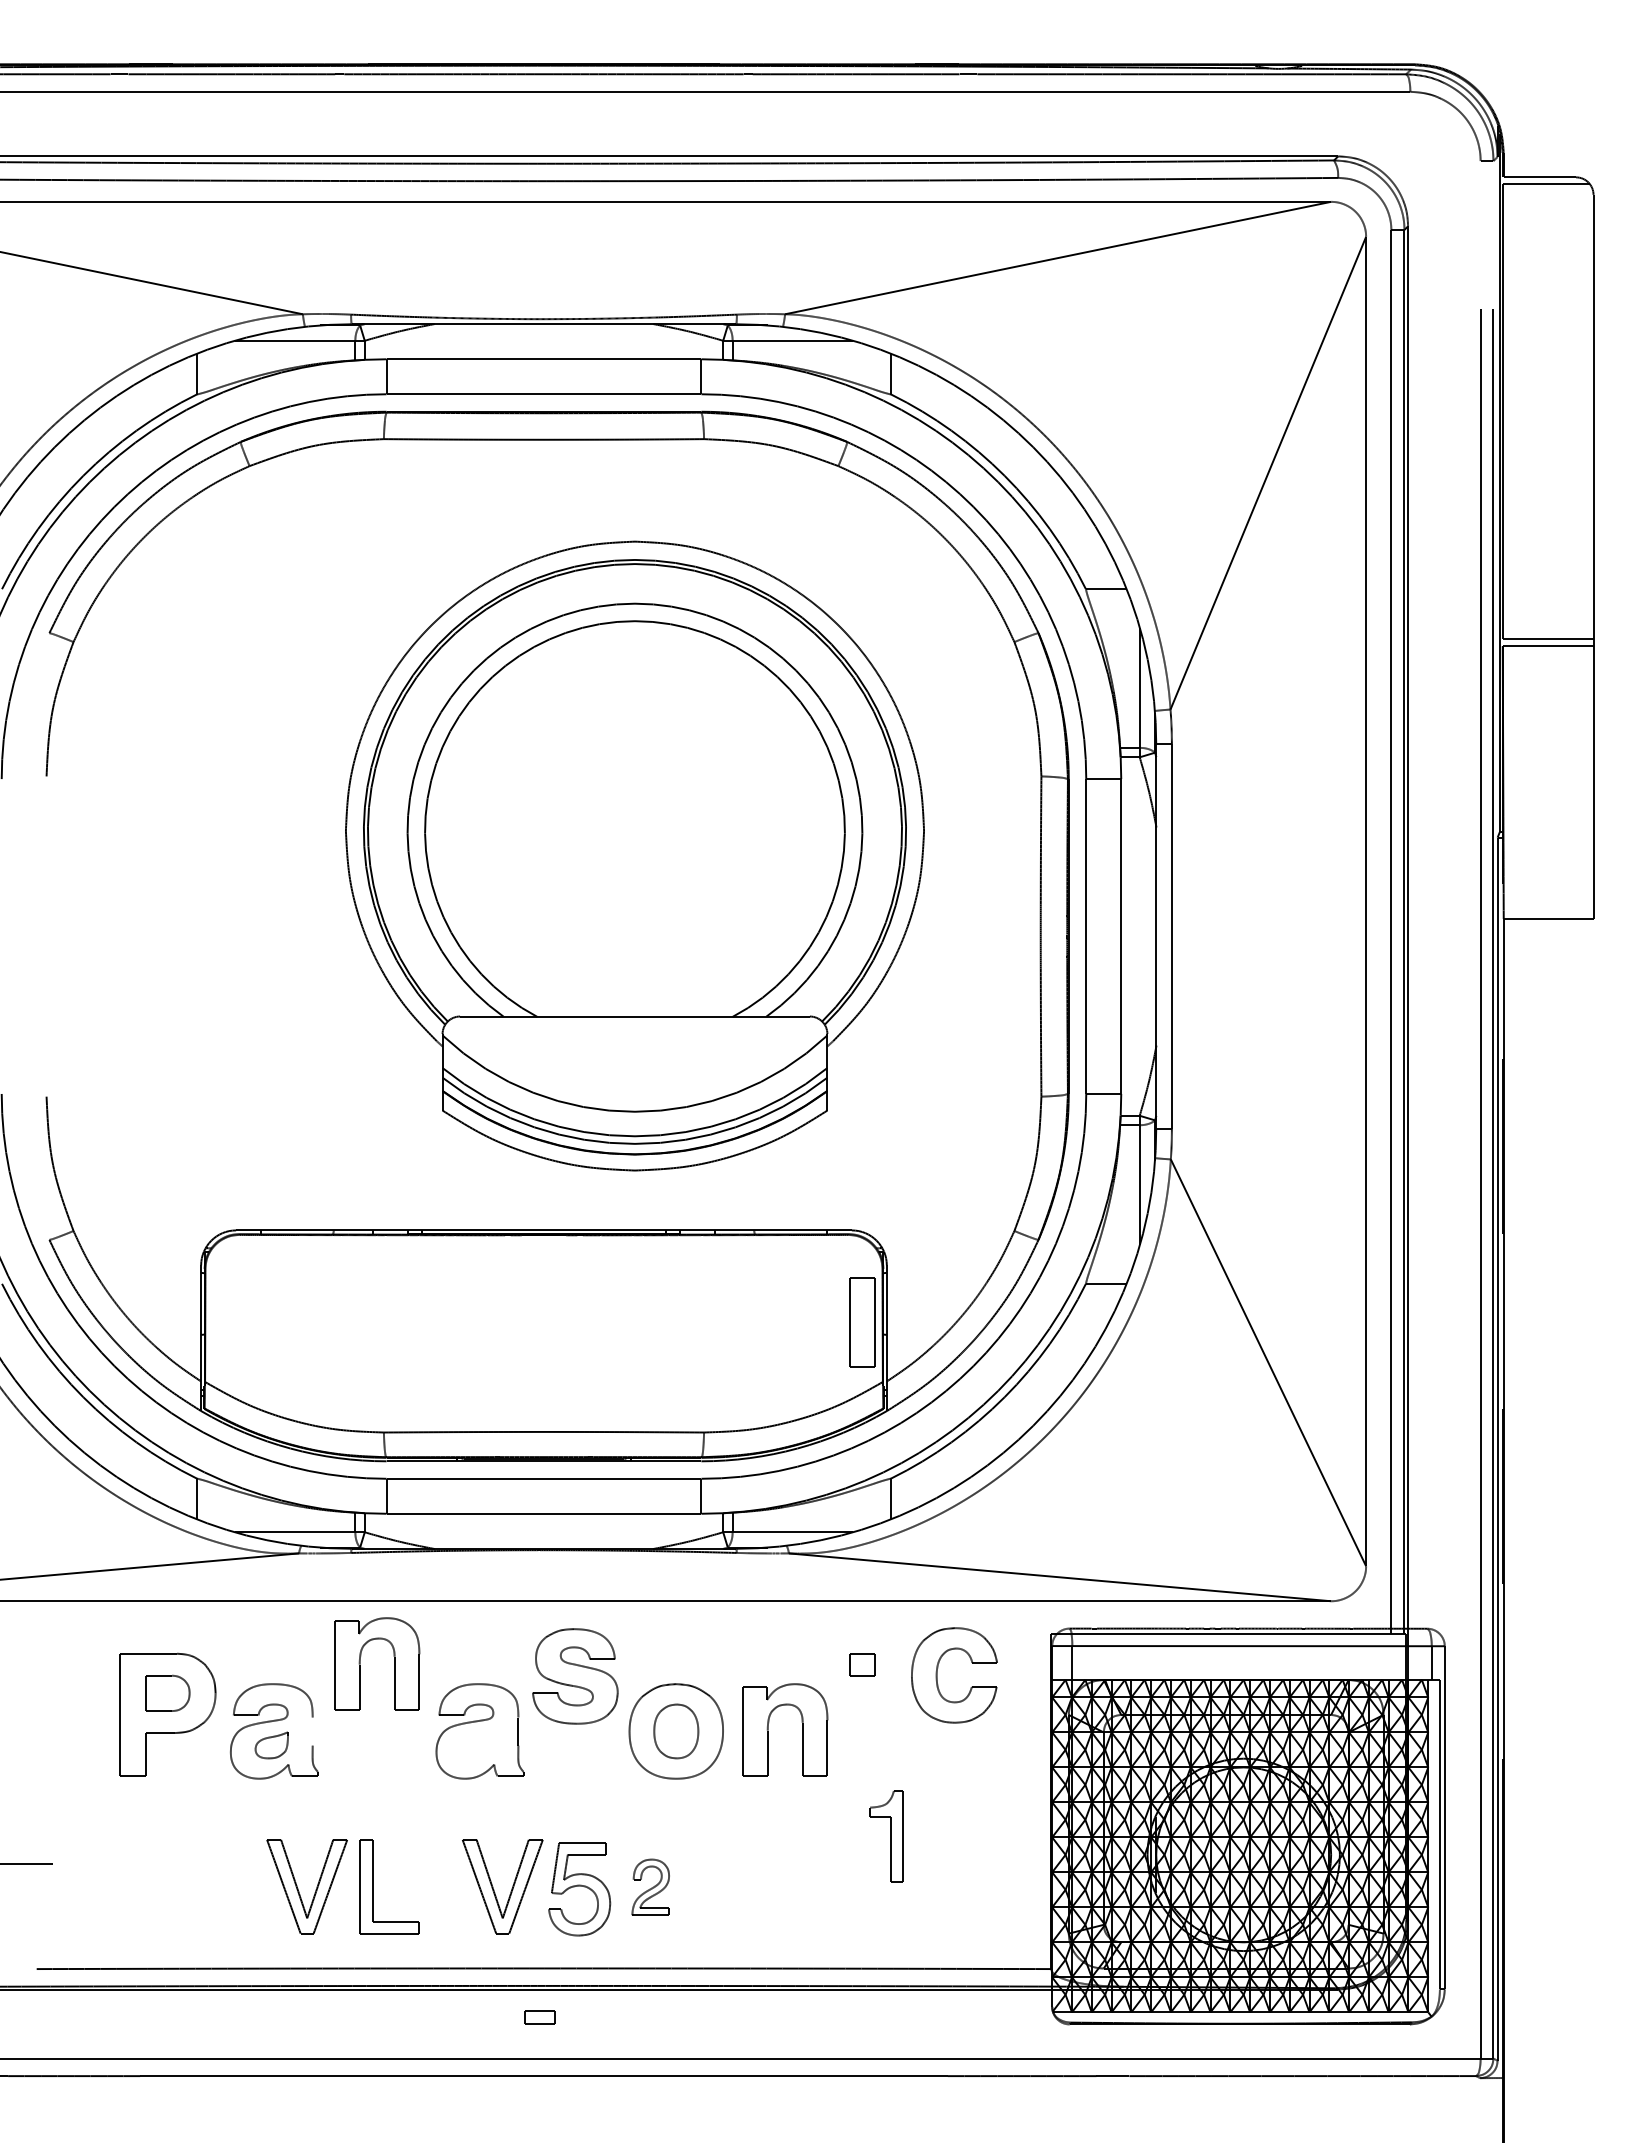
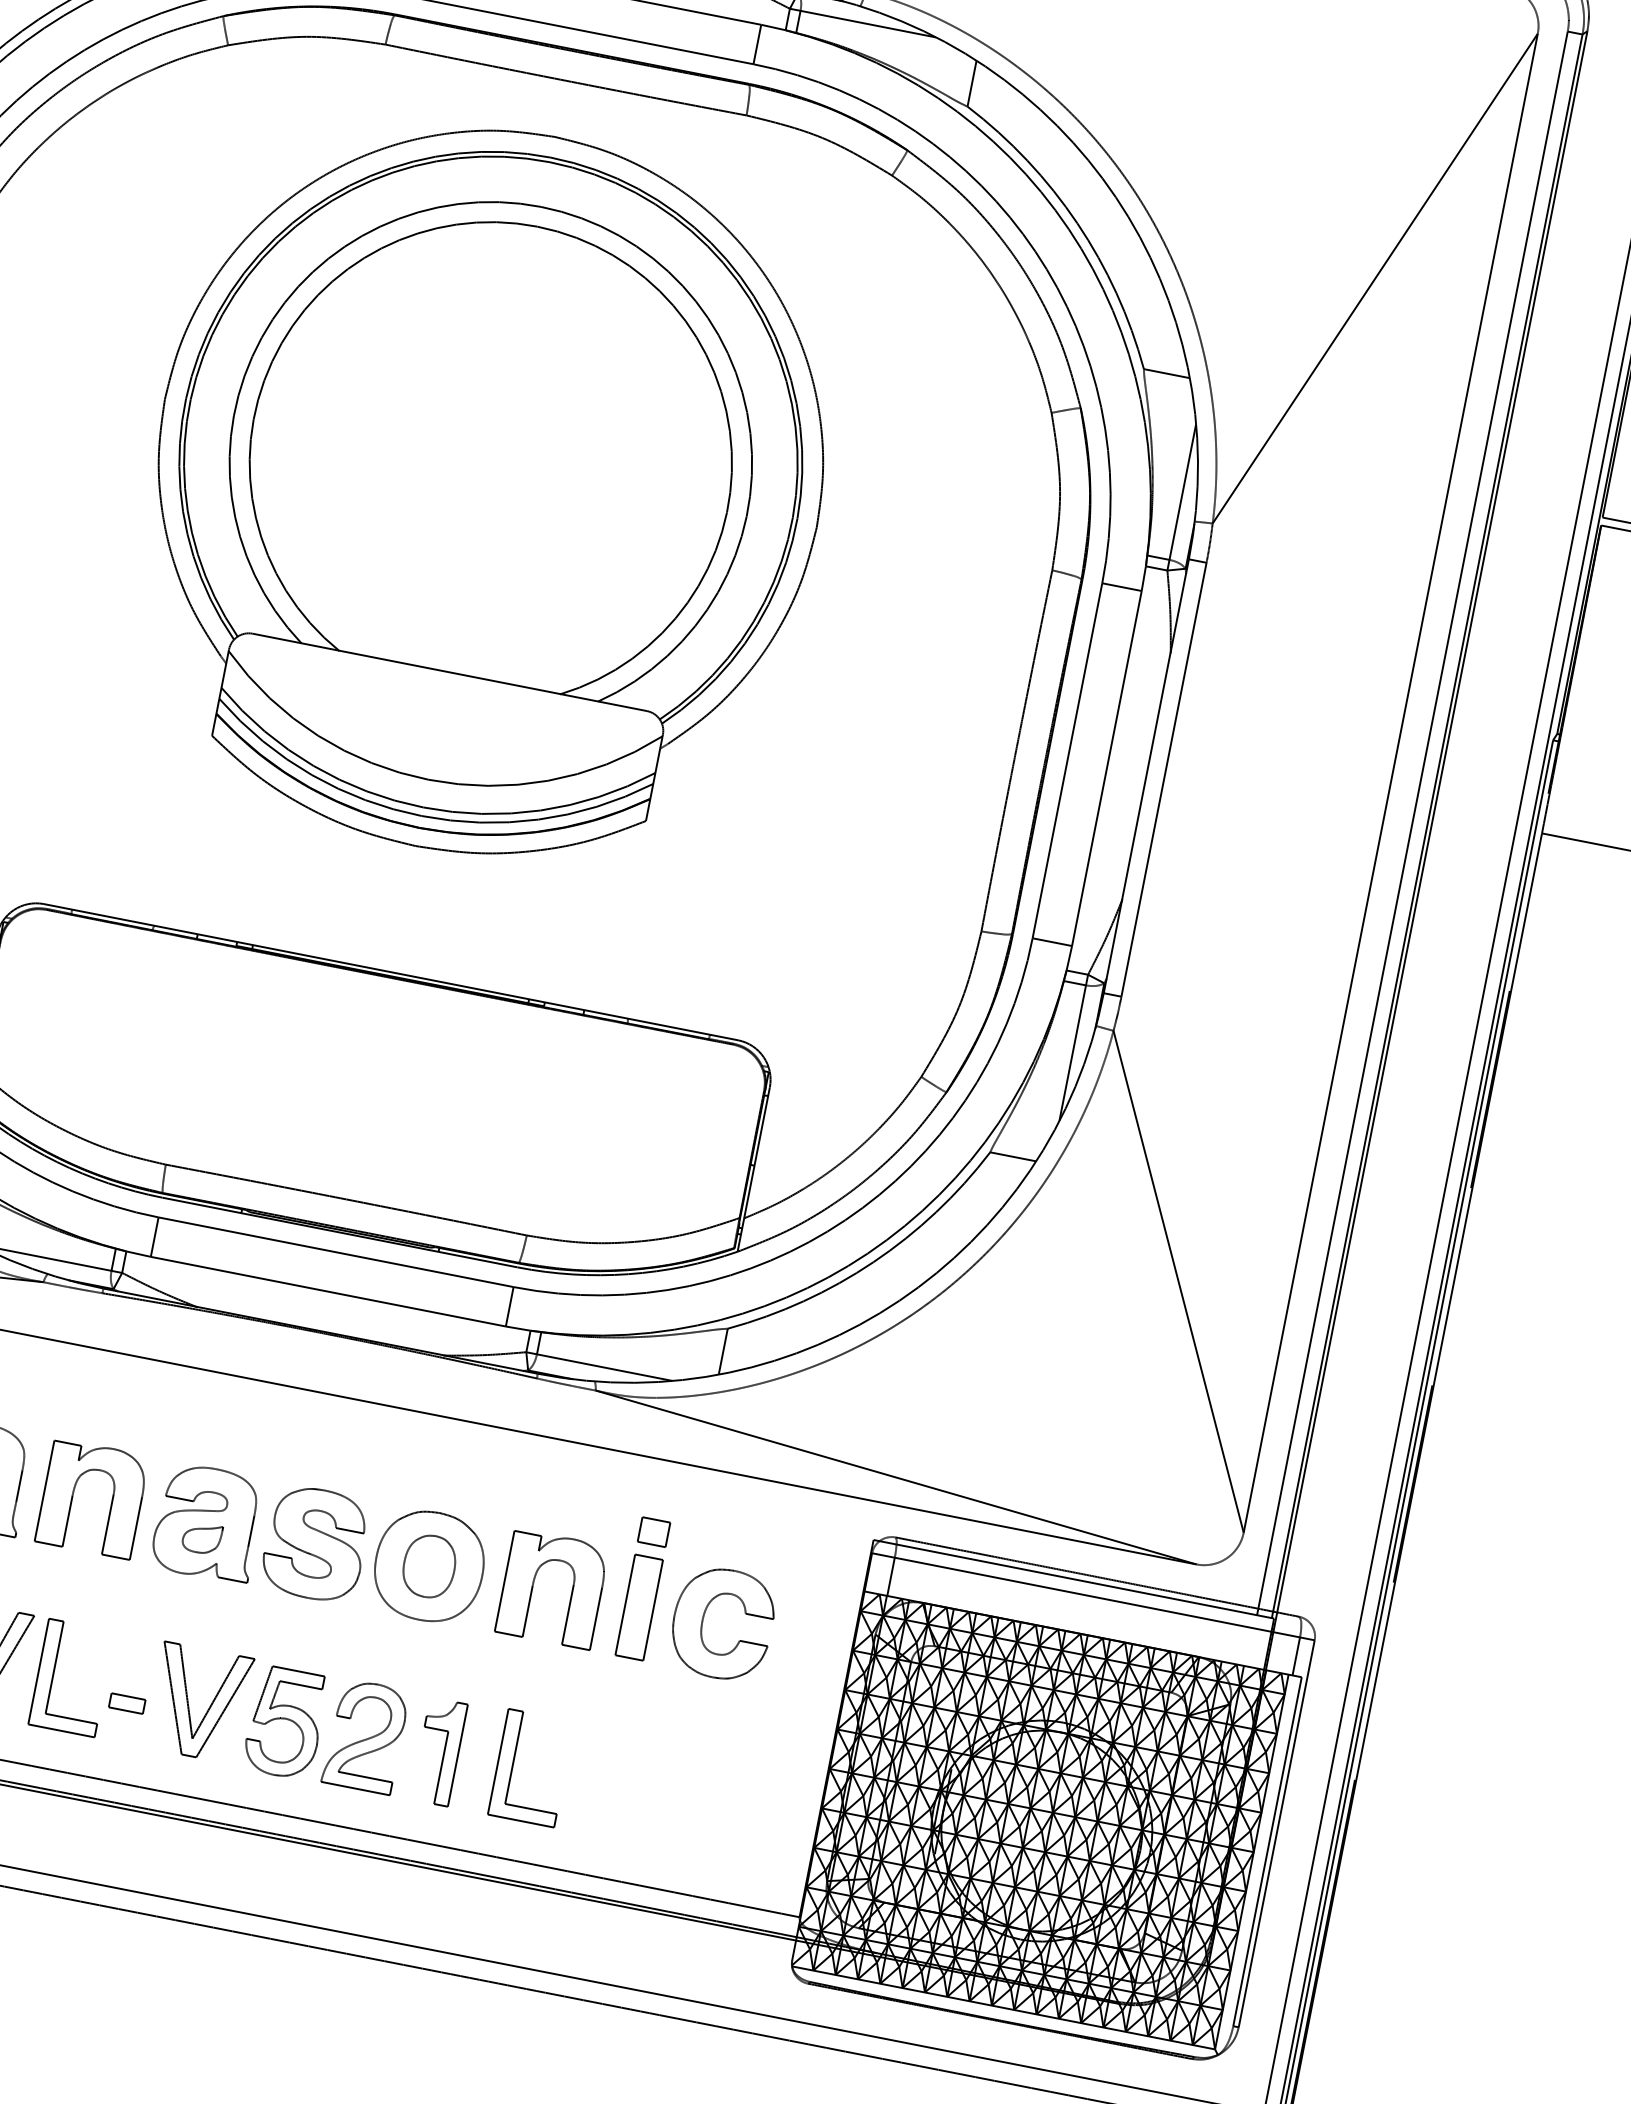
part: (634, 855) -> (484, 490), moved
part: (862, 1322) -> (639, 1607), moved
part: (360, 1663) -> (73, 1494), moved
part: (937, 1675) -> (703, 1620), moved
part: (575, 1676) -> (315, 1544), moved
line: (312, 1731) -> (19, 1485), added
part: (477, 1745) -> (202, 1538), added
part: (886, 1836) -> (438, 1752), moved
part: (781, 1886) -> (513, 1764), added
part: (650, 1887) -> (365, 1736), size x1.67
part: (539, 2017) -> (126, 1703), moved

